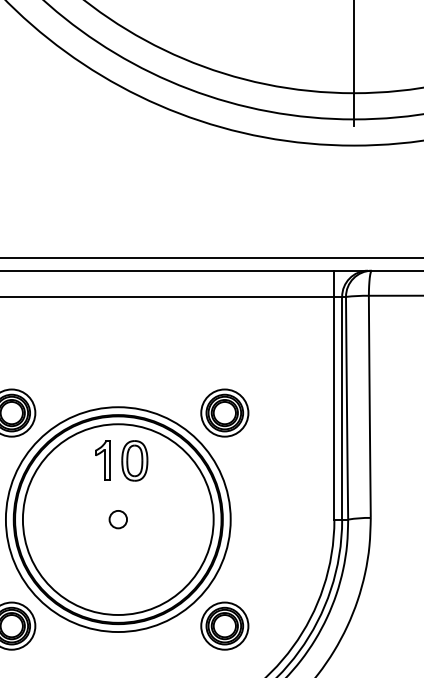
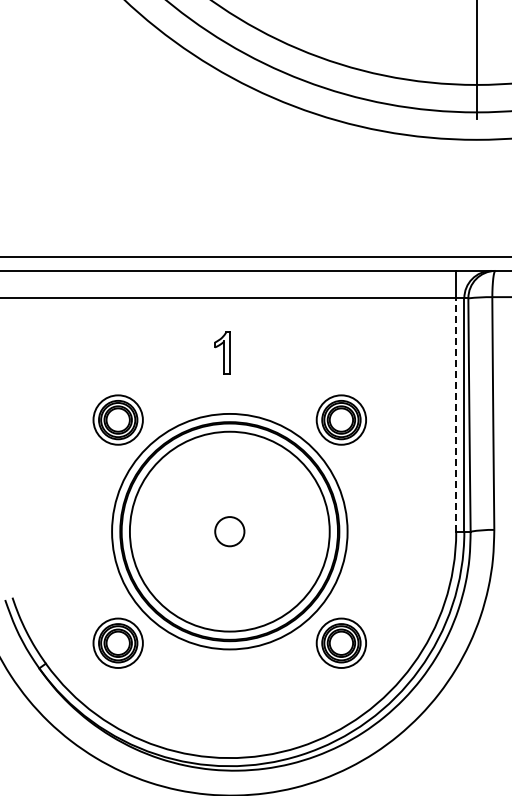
line: (334, 408) -> (456, 415), solid -> dashed
part: (102, 460) -> (222, 352), moved
part: (135, 460) -> (247, 469), removed
circle: (118, 519) -> (229, 531), size x1.6

